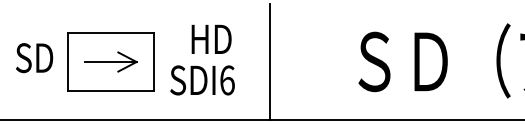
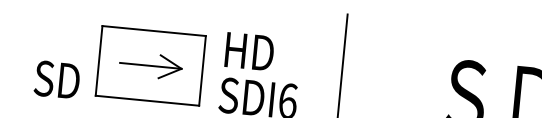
text: (211, 38) -> (249, 50), moved
text: (34, 58) -> (57, 80), moved

